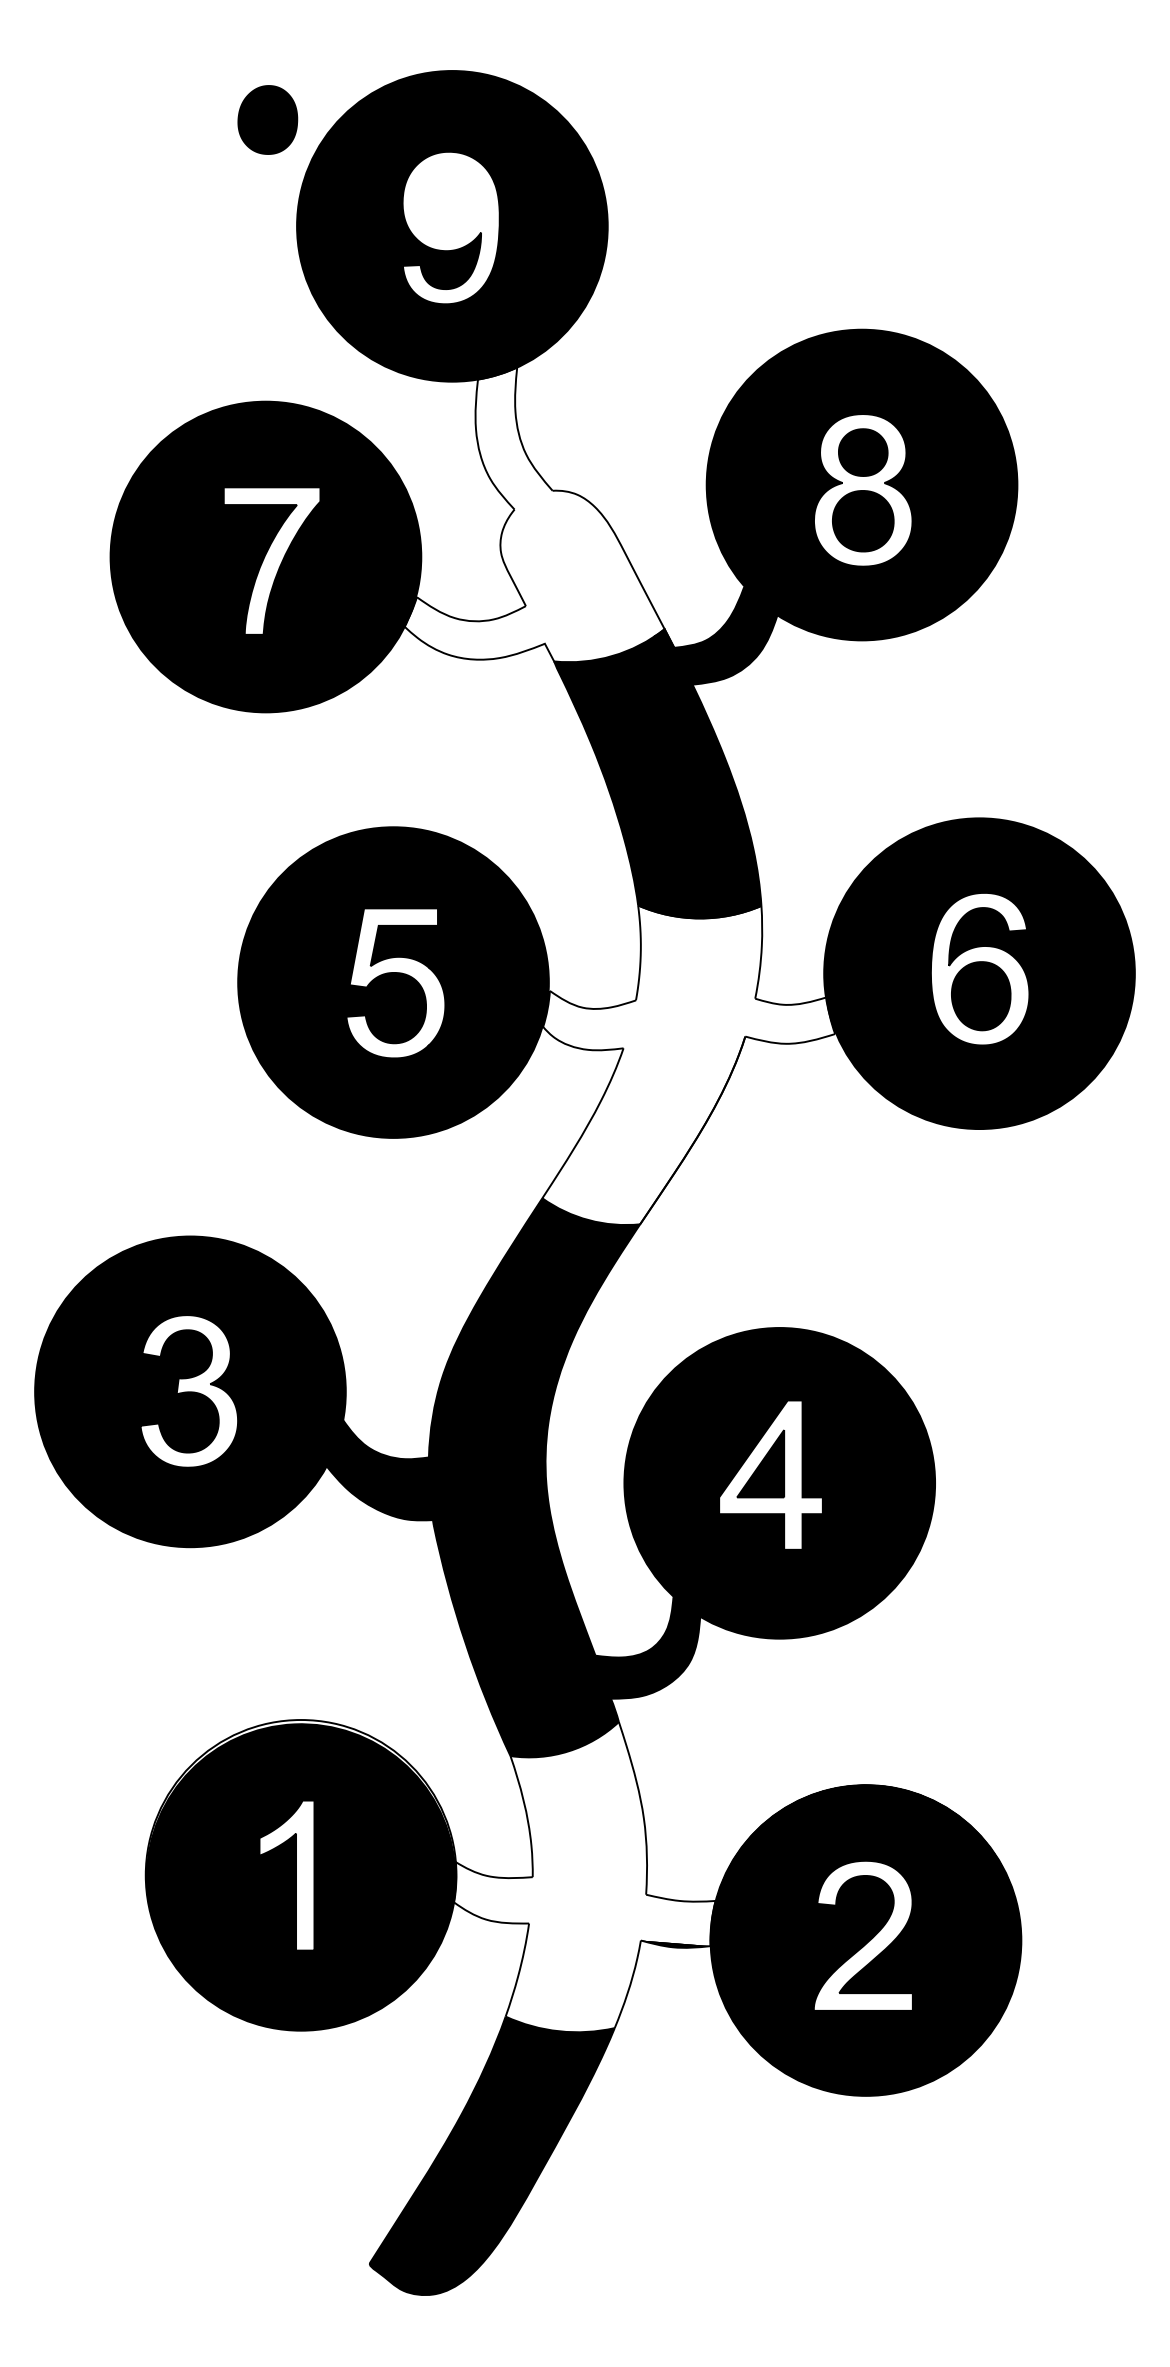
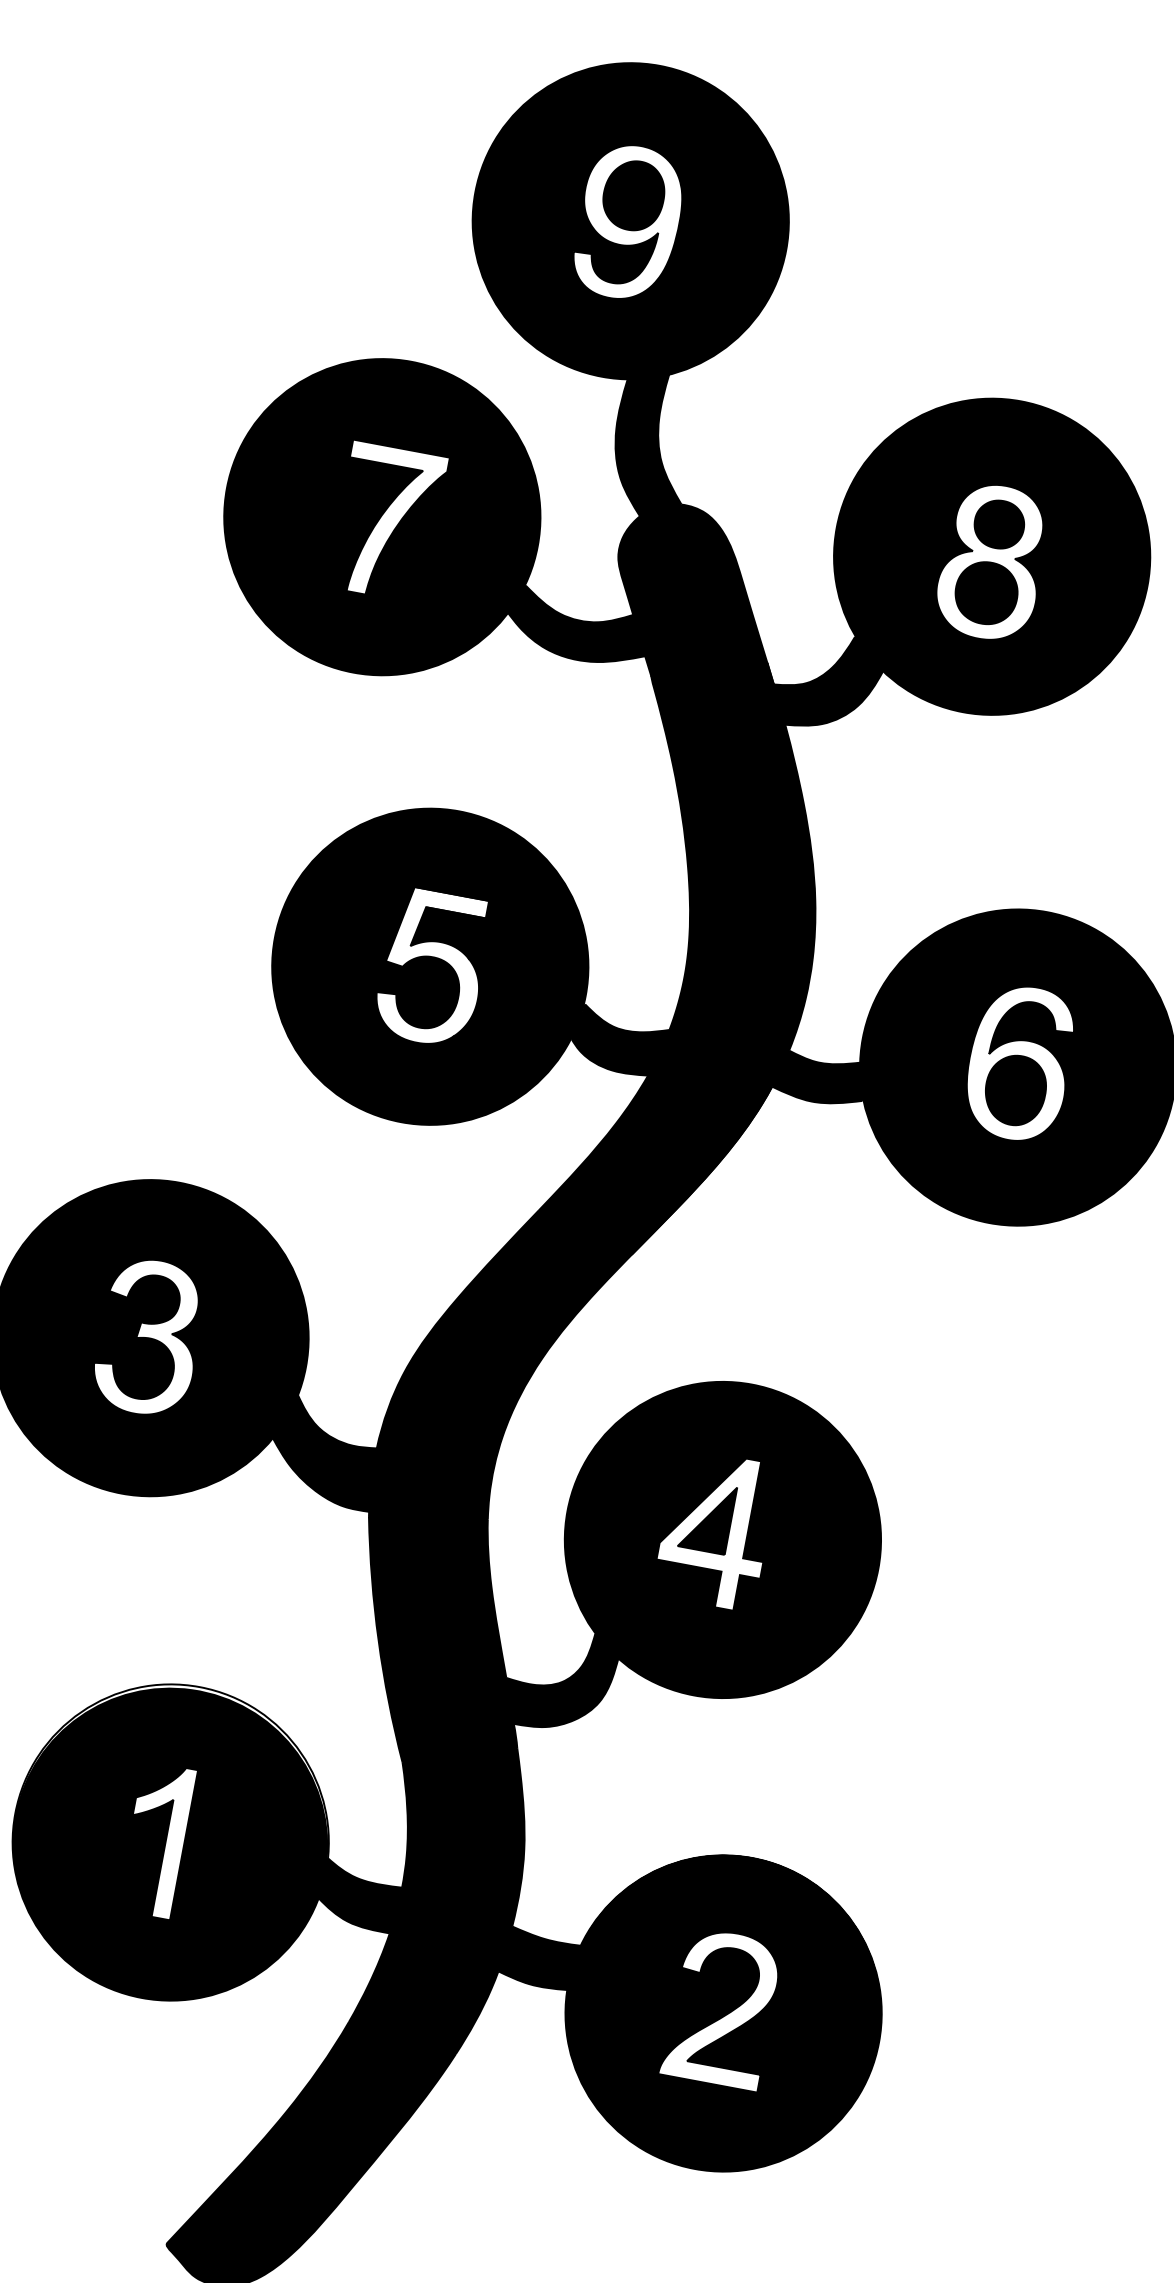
part: (267, 119) -> (633, 195), moved
fill: (534, 514) -> (658, 524), added
fill: (688, 1065) -> (709, 1104), added
fill: (584, 1877) -> (453, 1897), added

